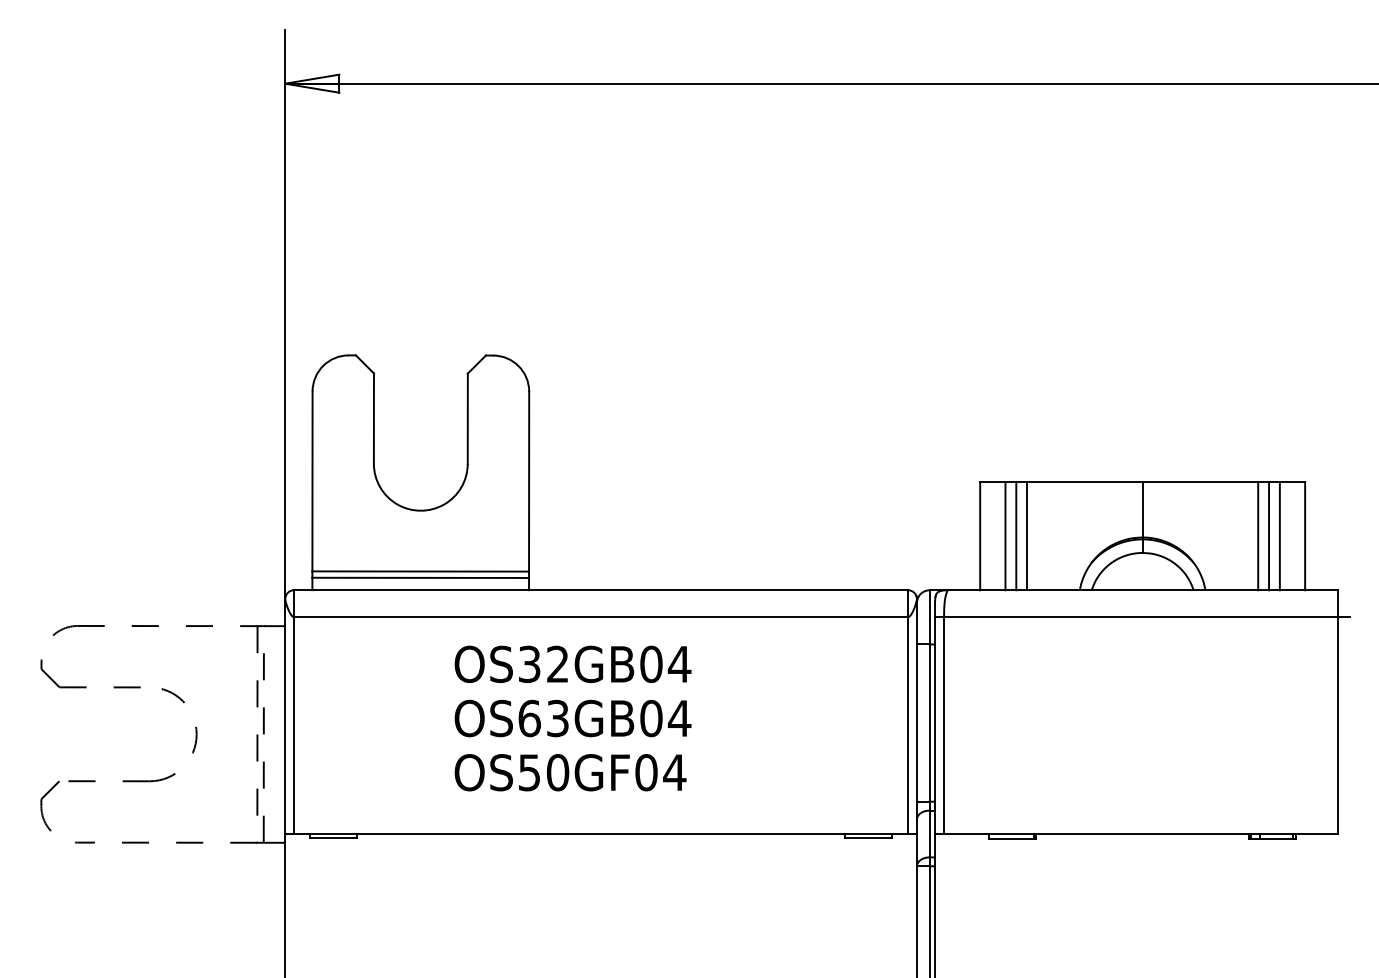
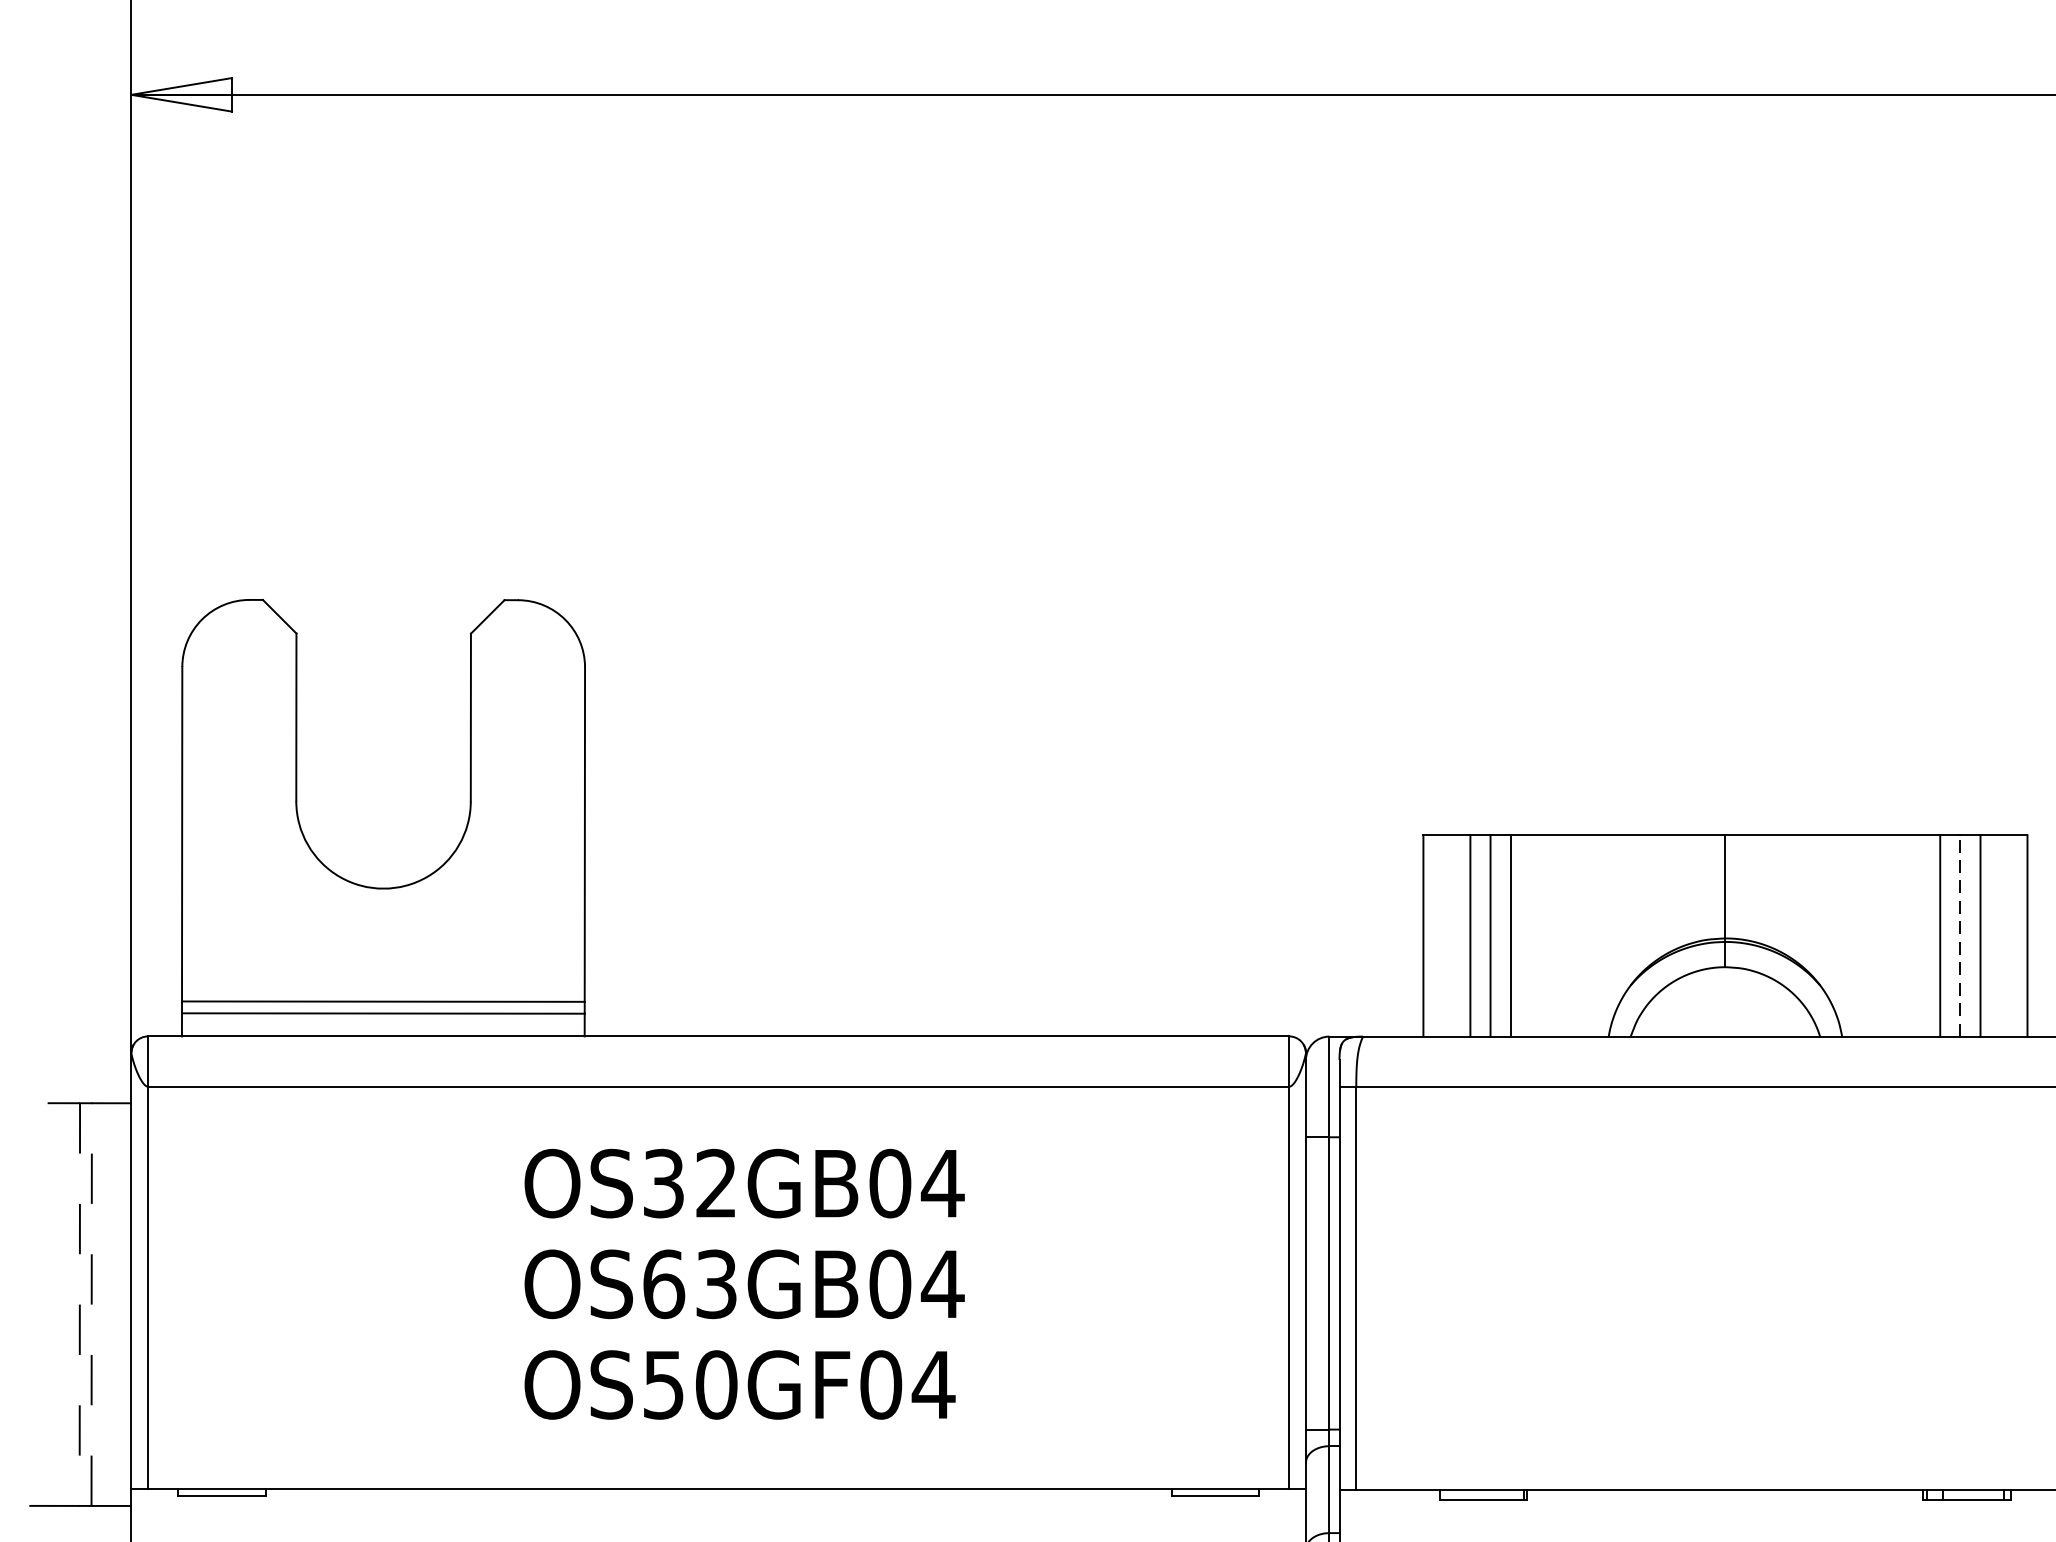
line: (1269, 535) -> (1961, 934), solid -> dashed
text: (572, 718) -> (743, 1284), moved

